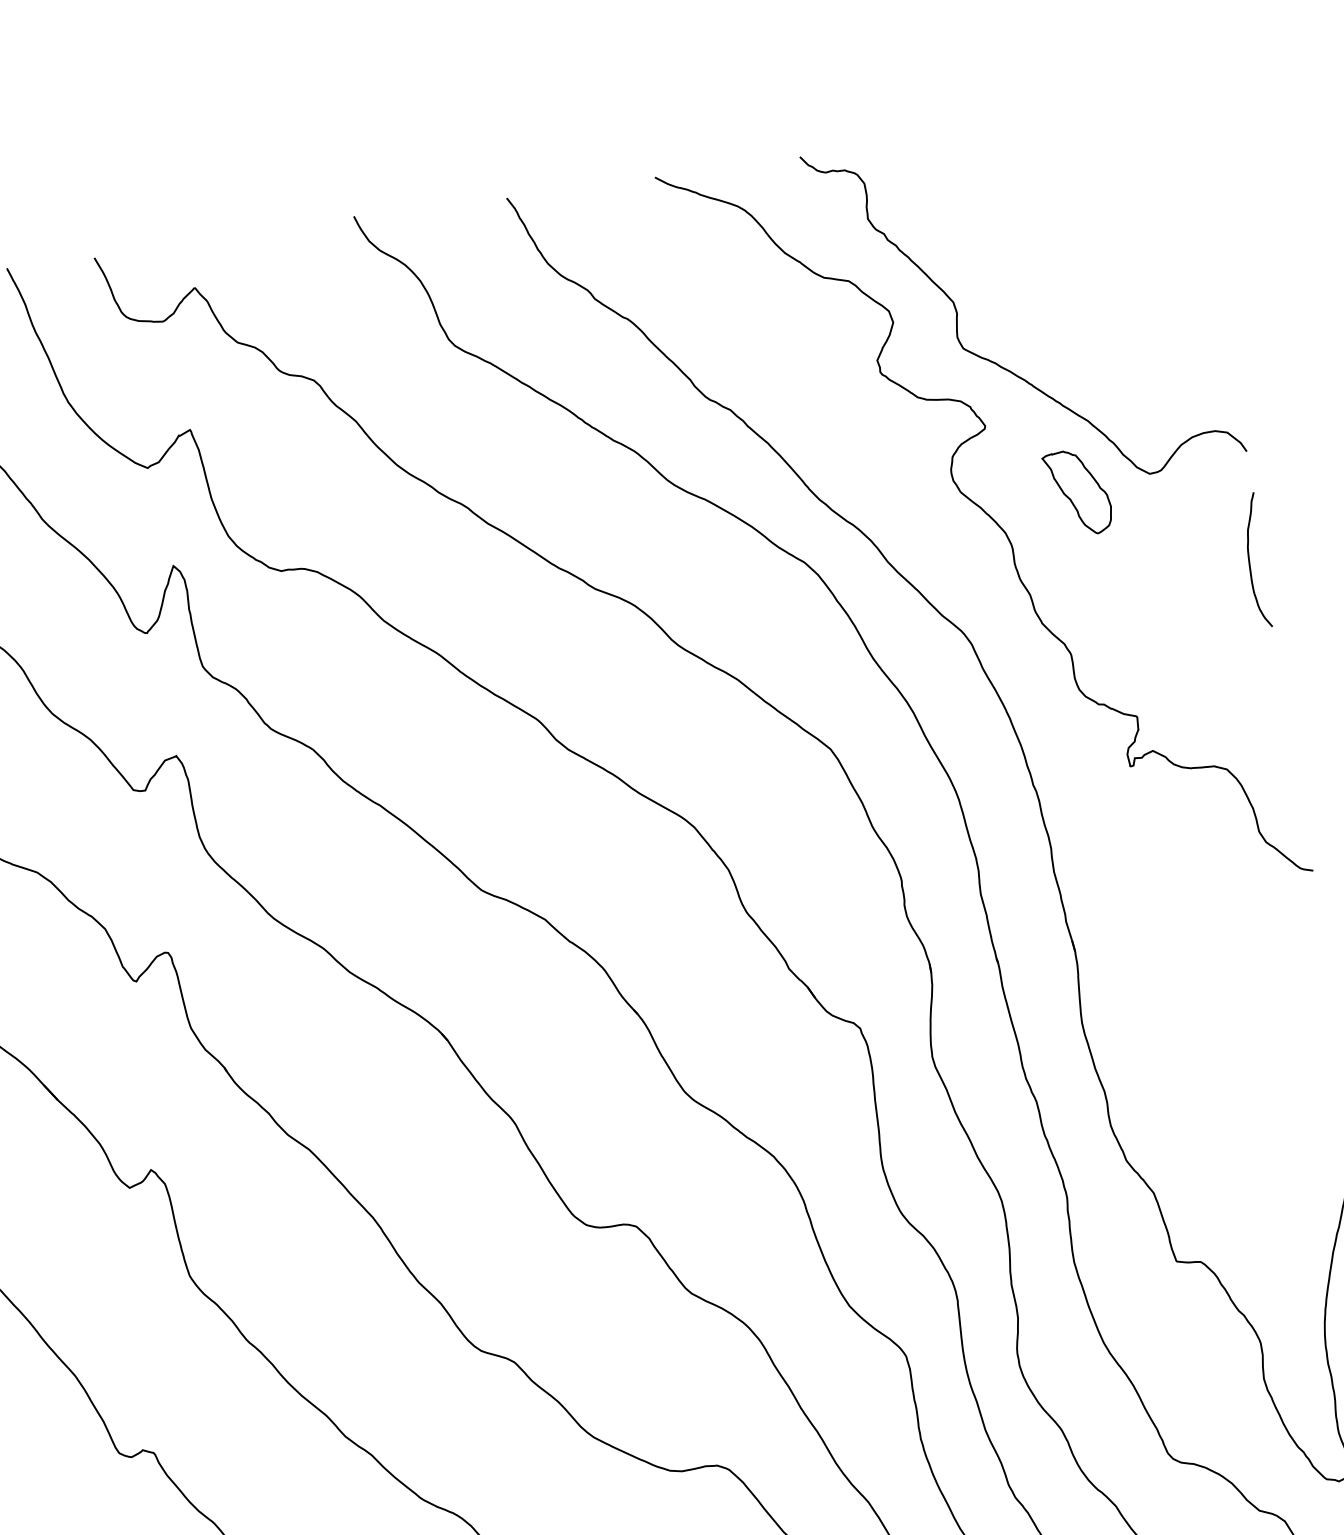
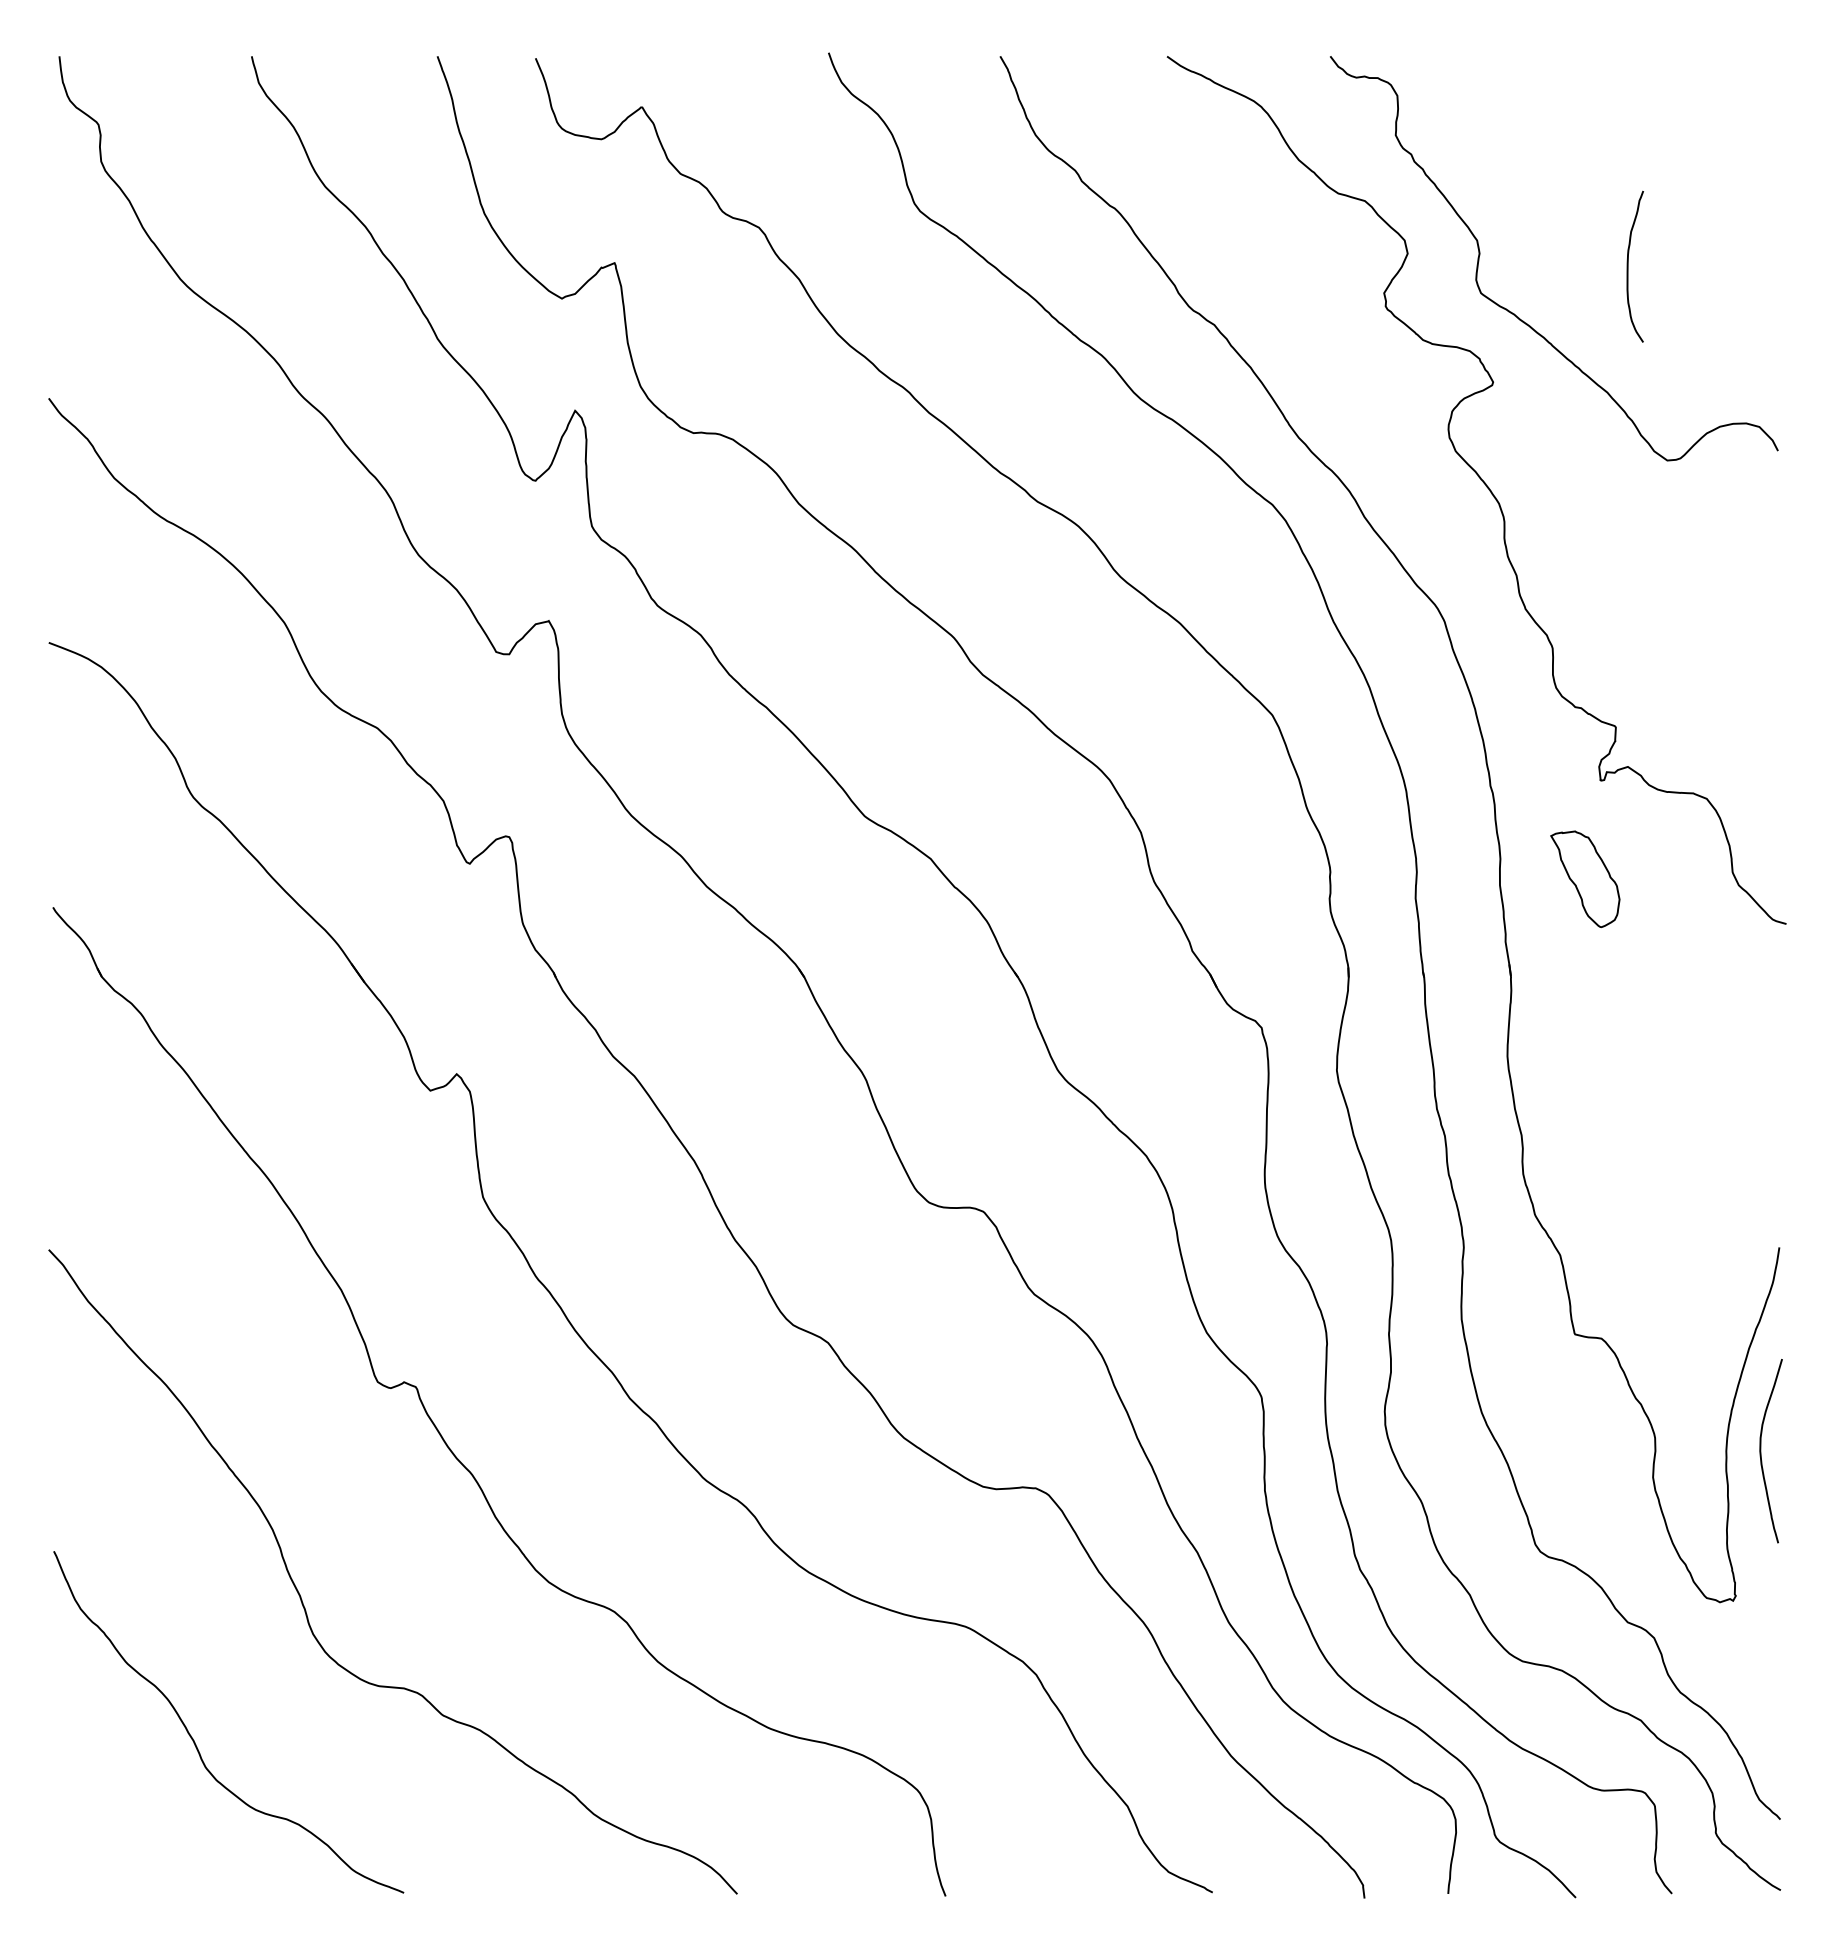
part: (1078, 492) -> (1585, 878), moved
curve: (1249, 561) -> (1628, 266), moved

